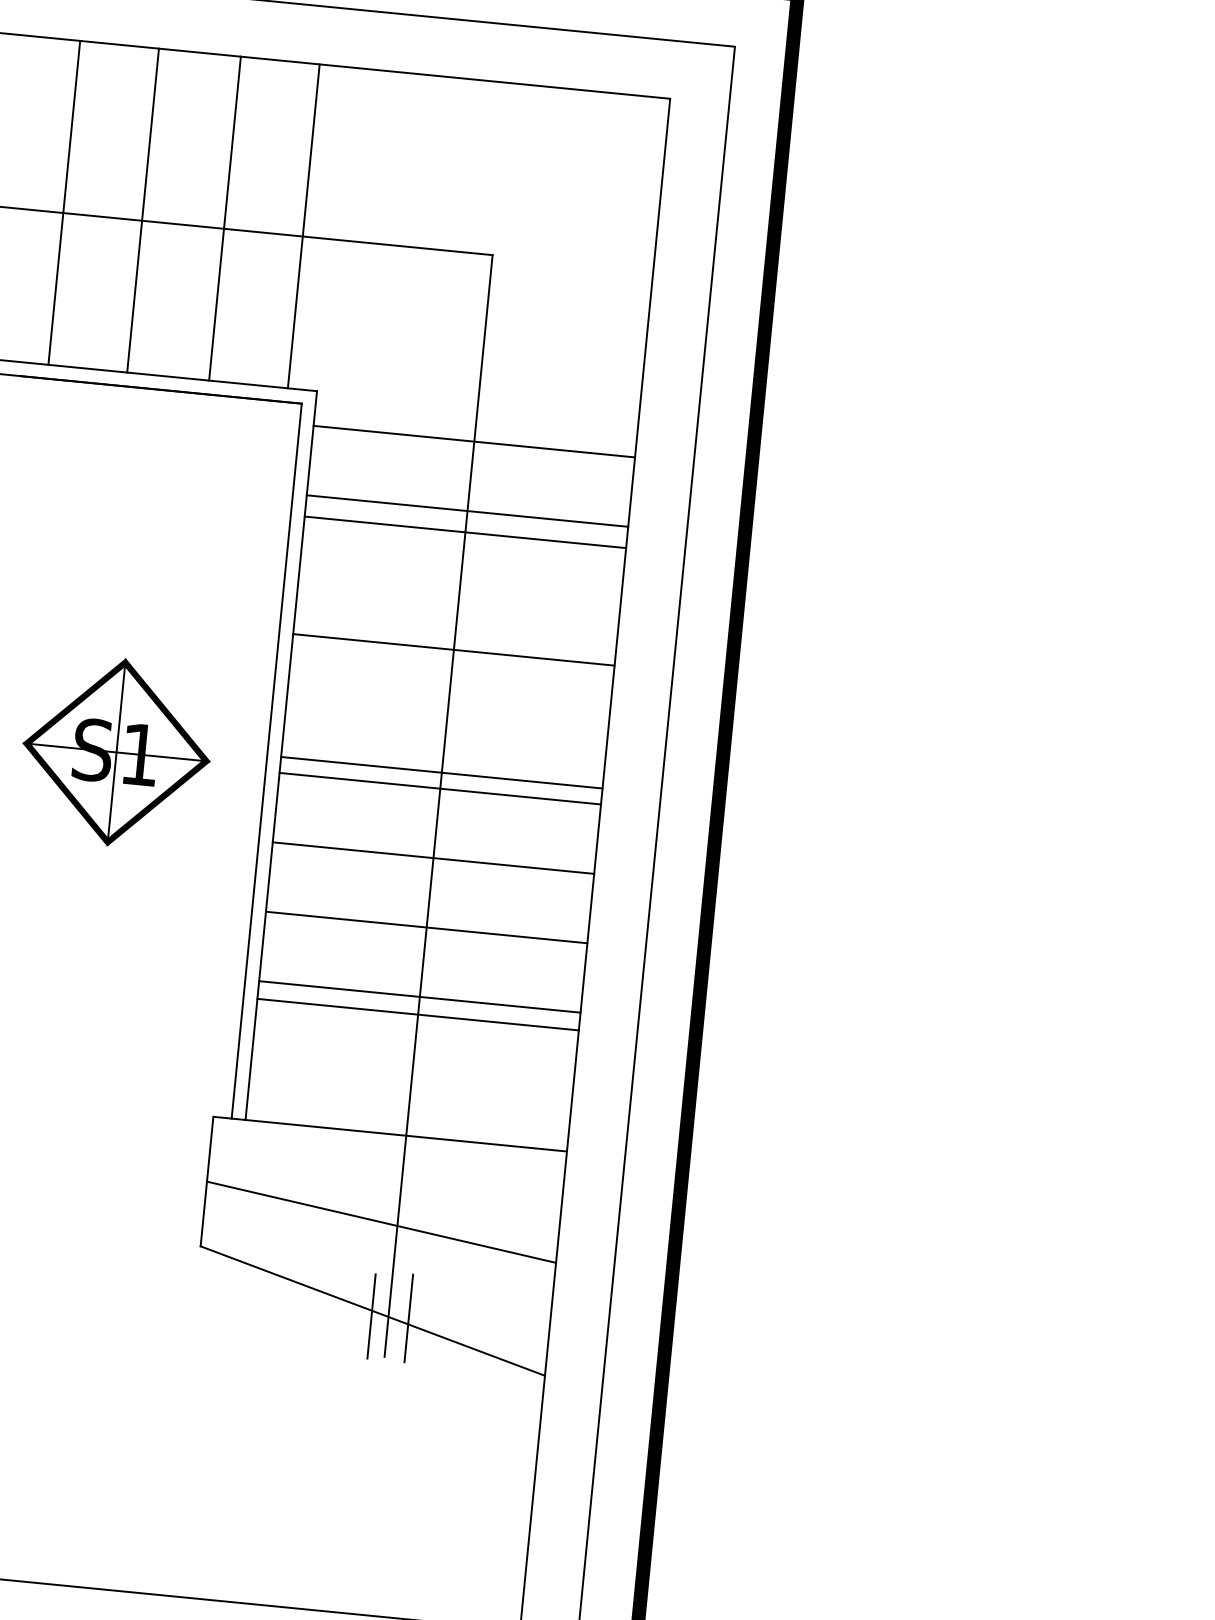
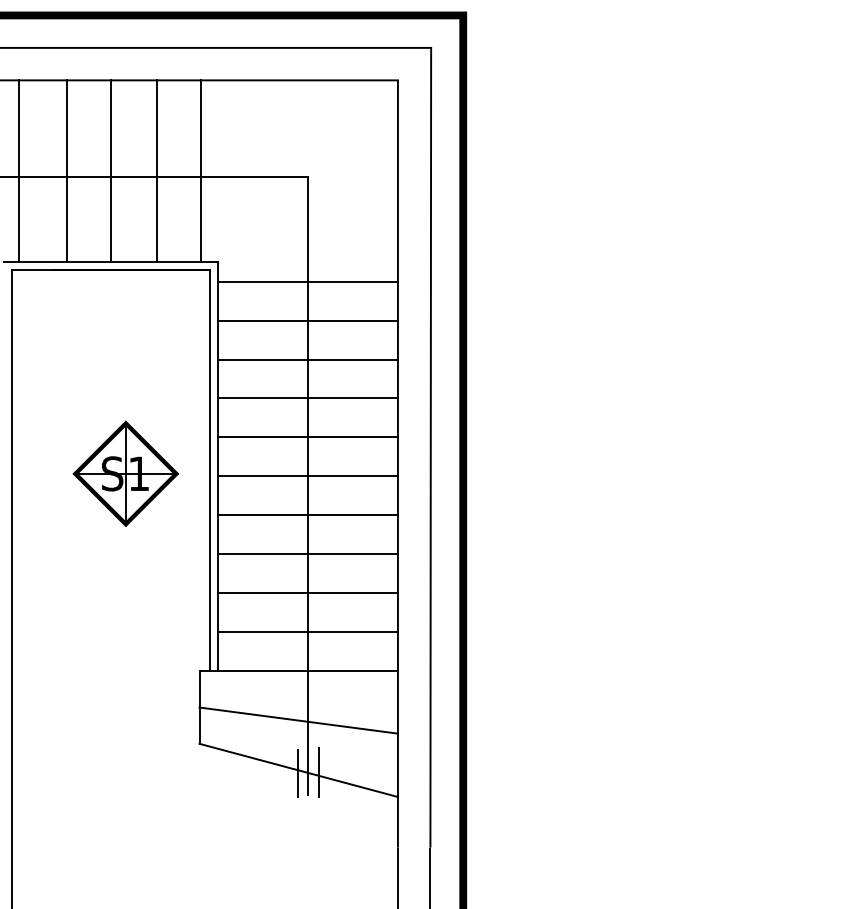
line: (464, 532) -> (307, 359), moved
line: (441, 772) -> (307, 437), moved
line: (417, 1015) -> (307, 632), moved

